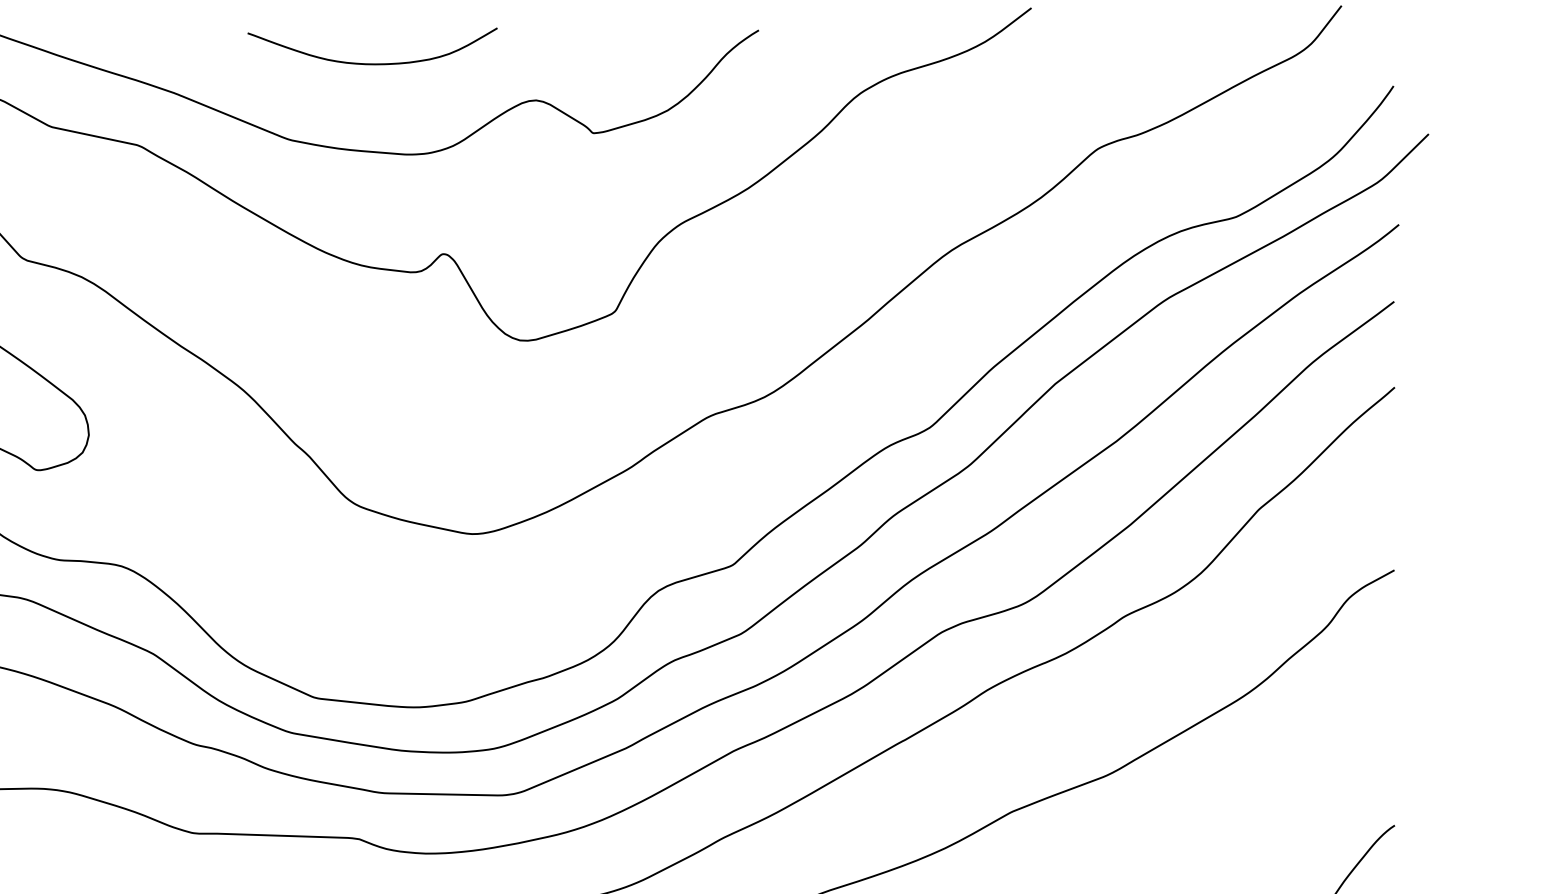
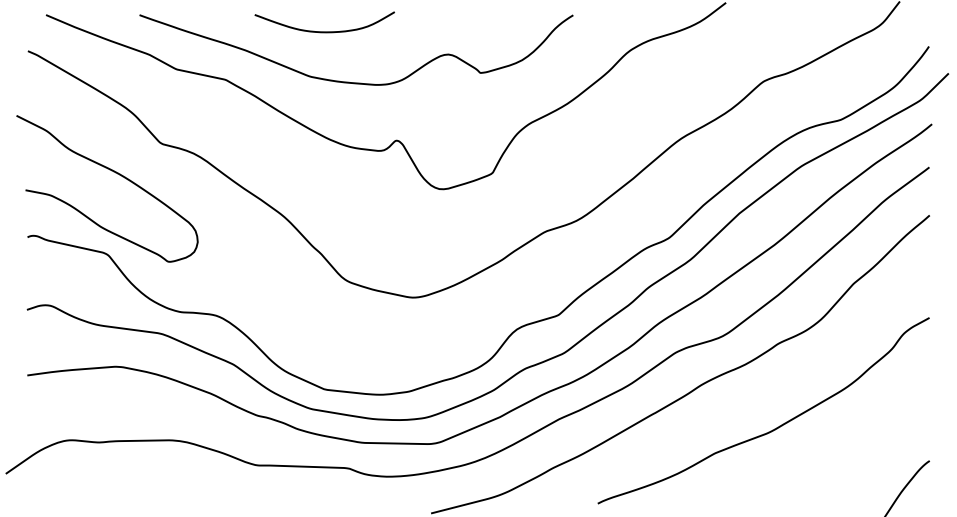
curve: (372, 62) -> (324, 31), moved

